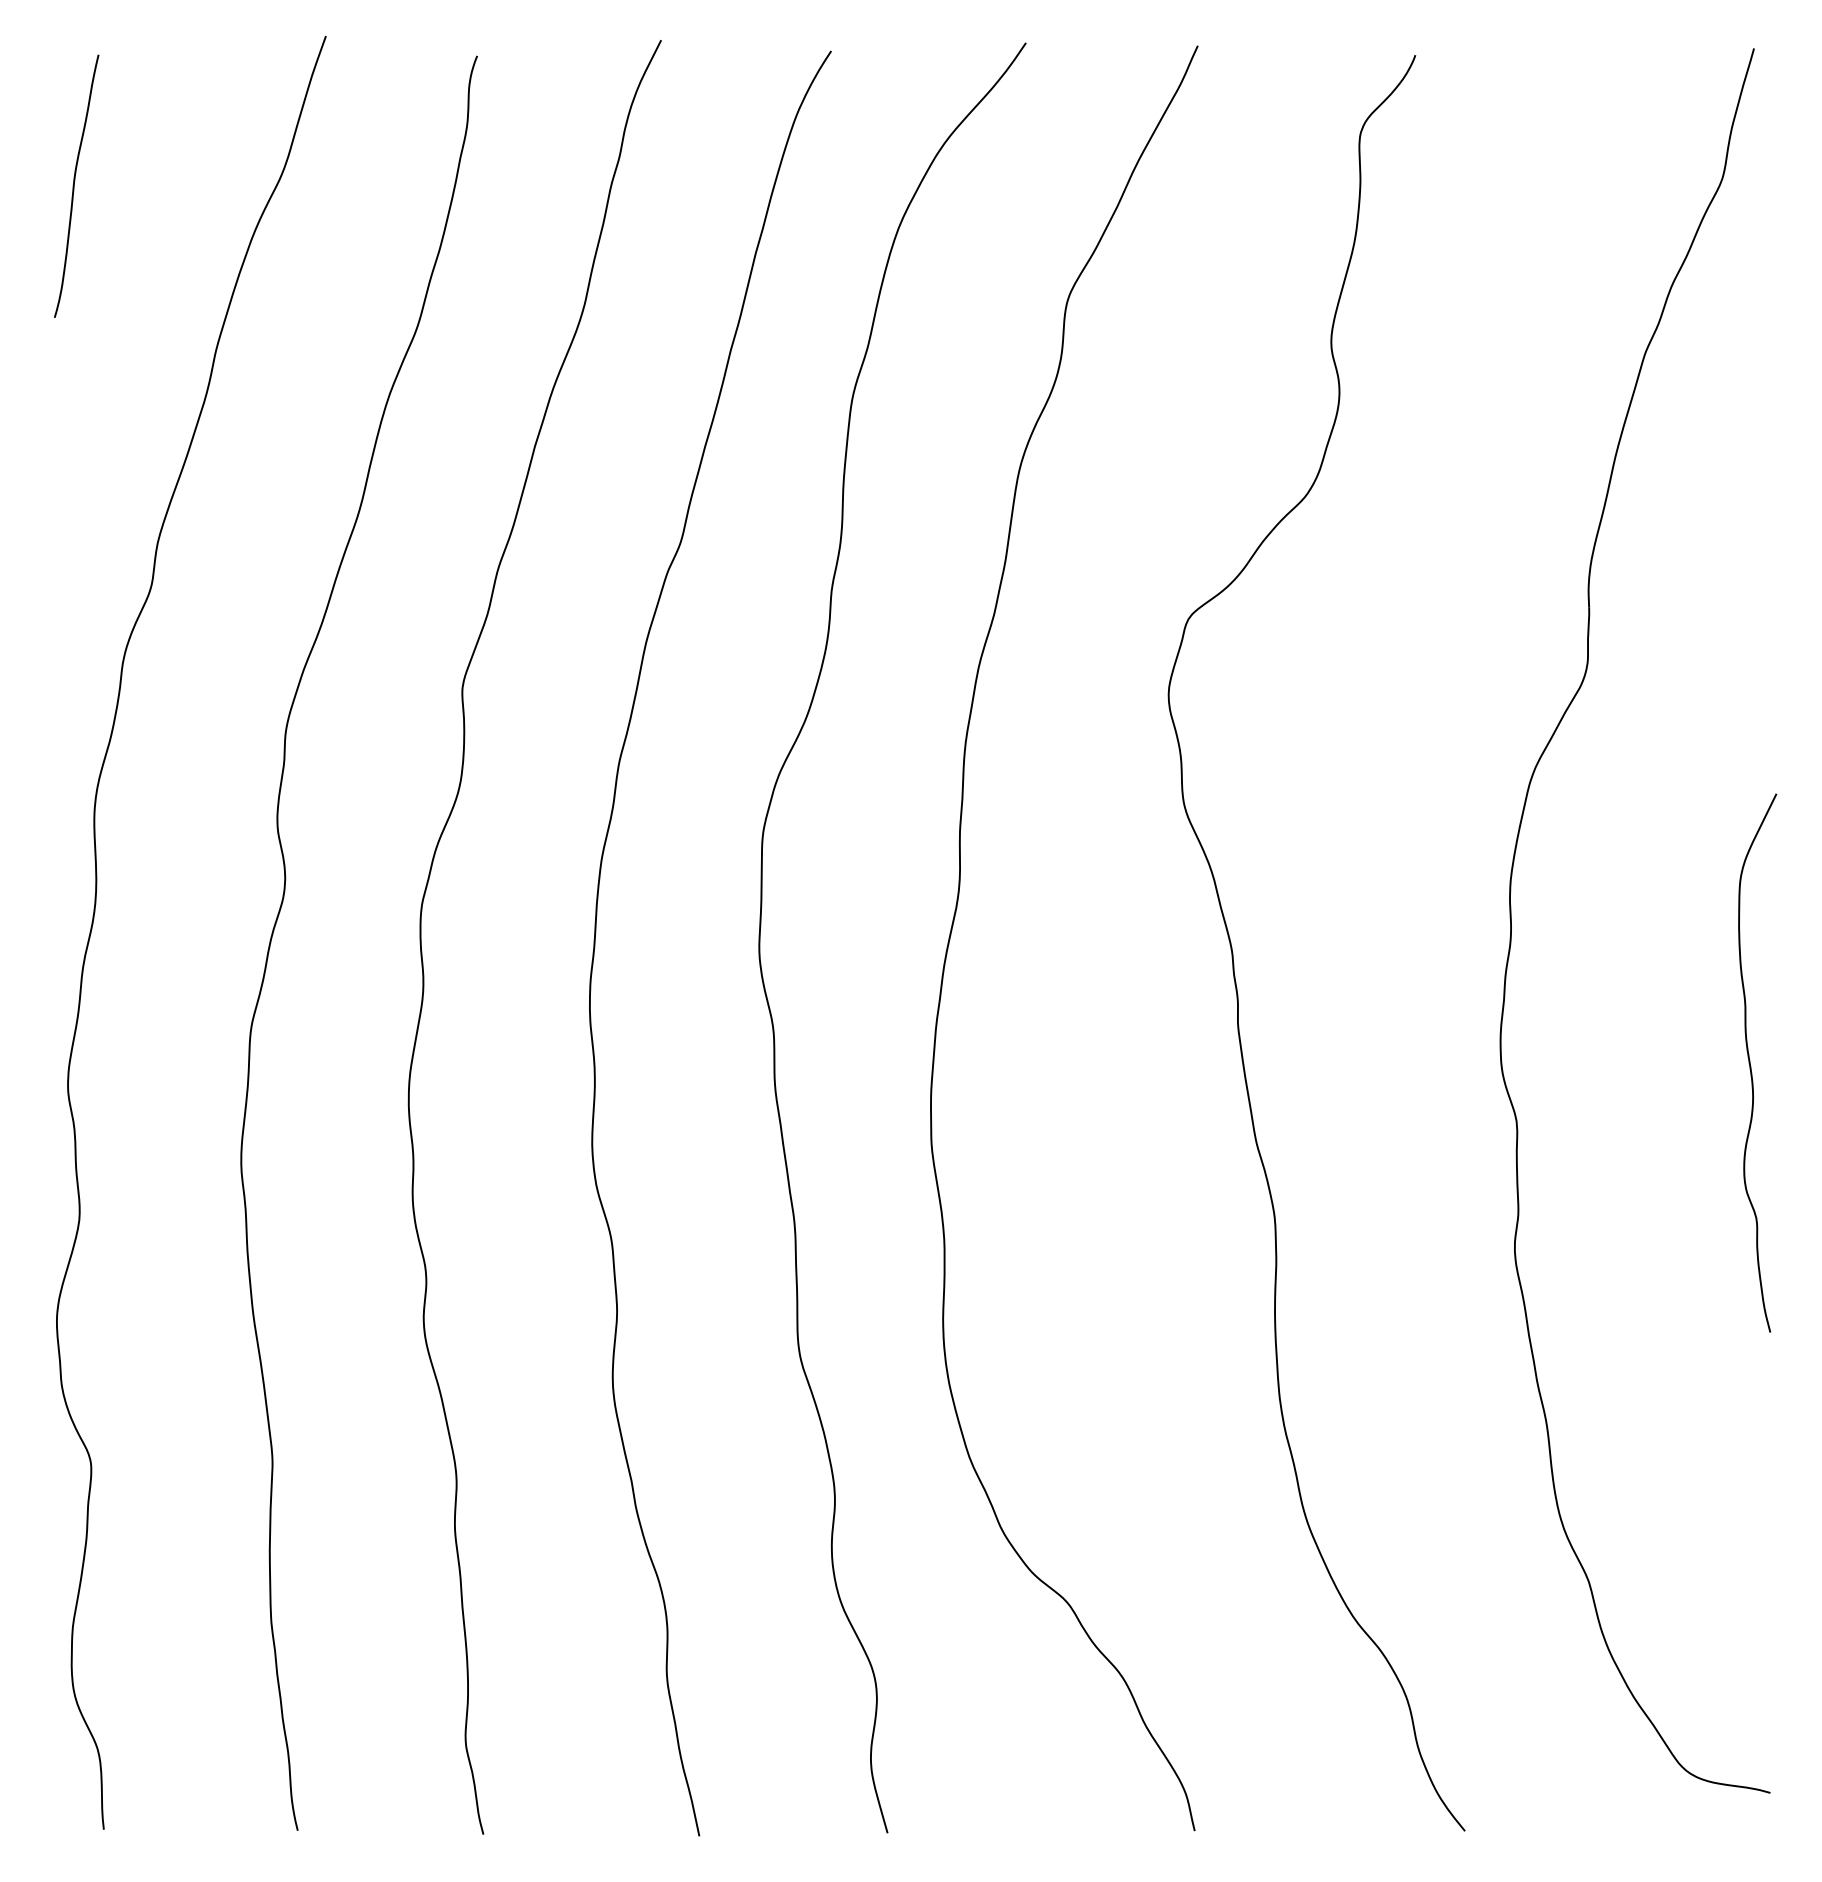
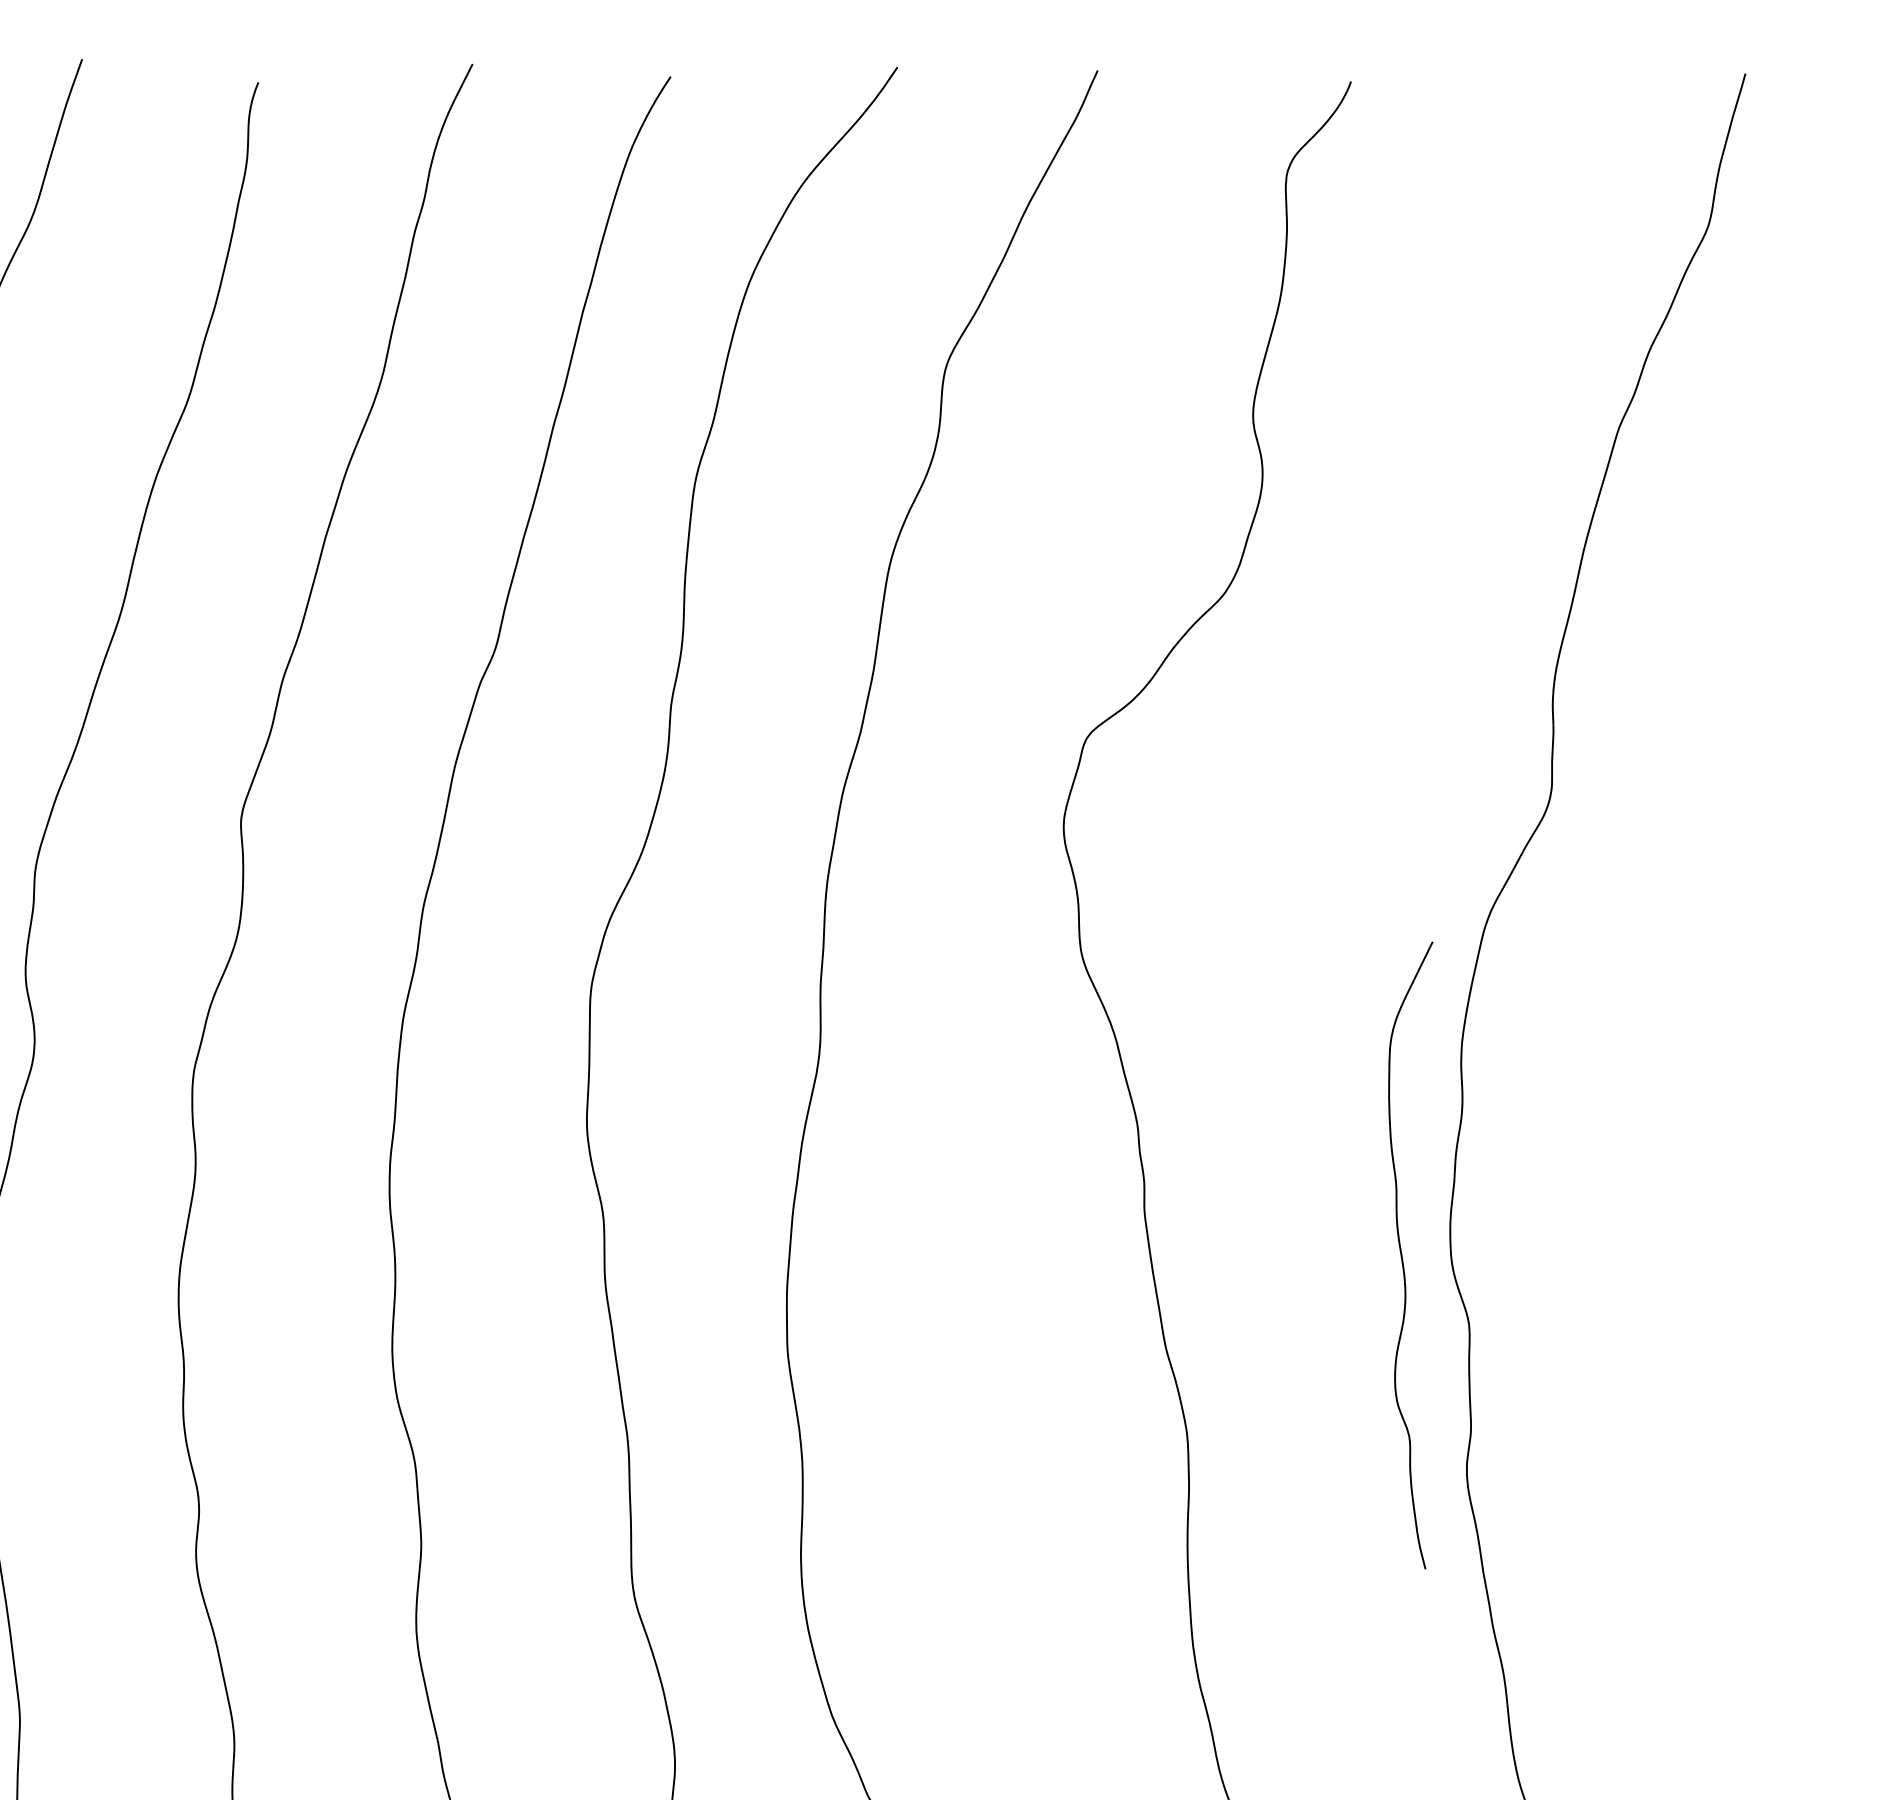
curve: (1750, 1062) -> (1402, 1254), moved

